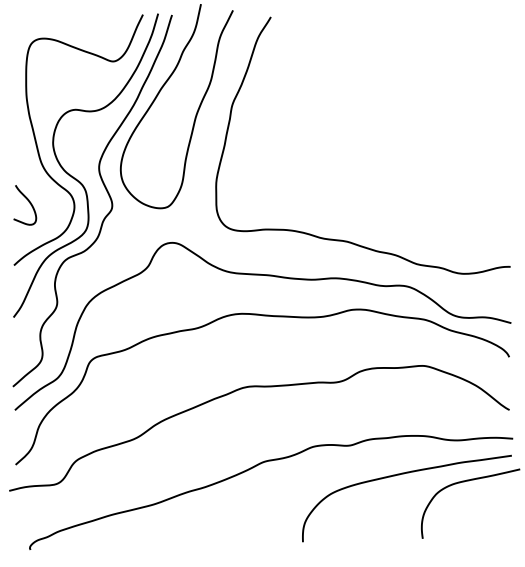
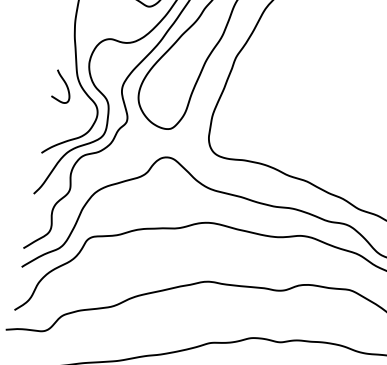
curve: (28, 202) -> (65, 85), moved

